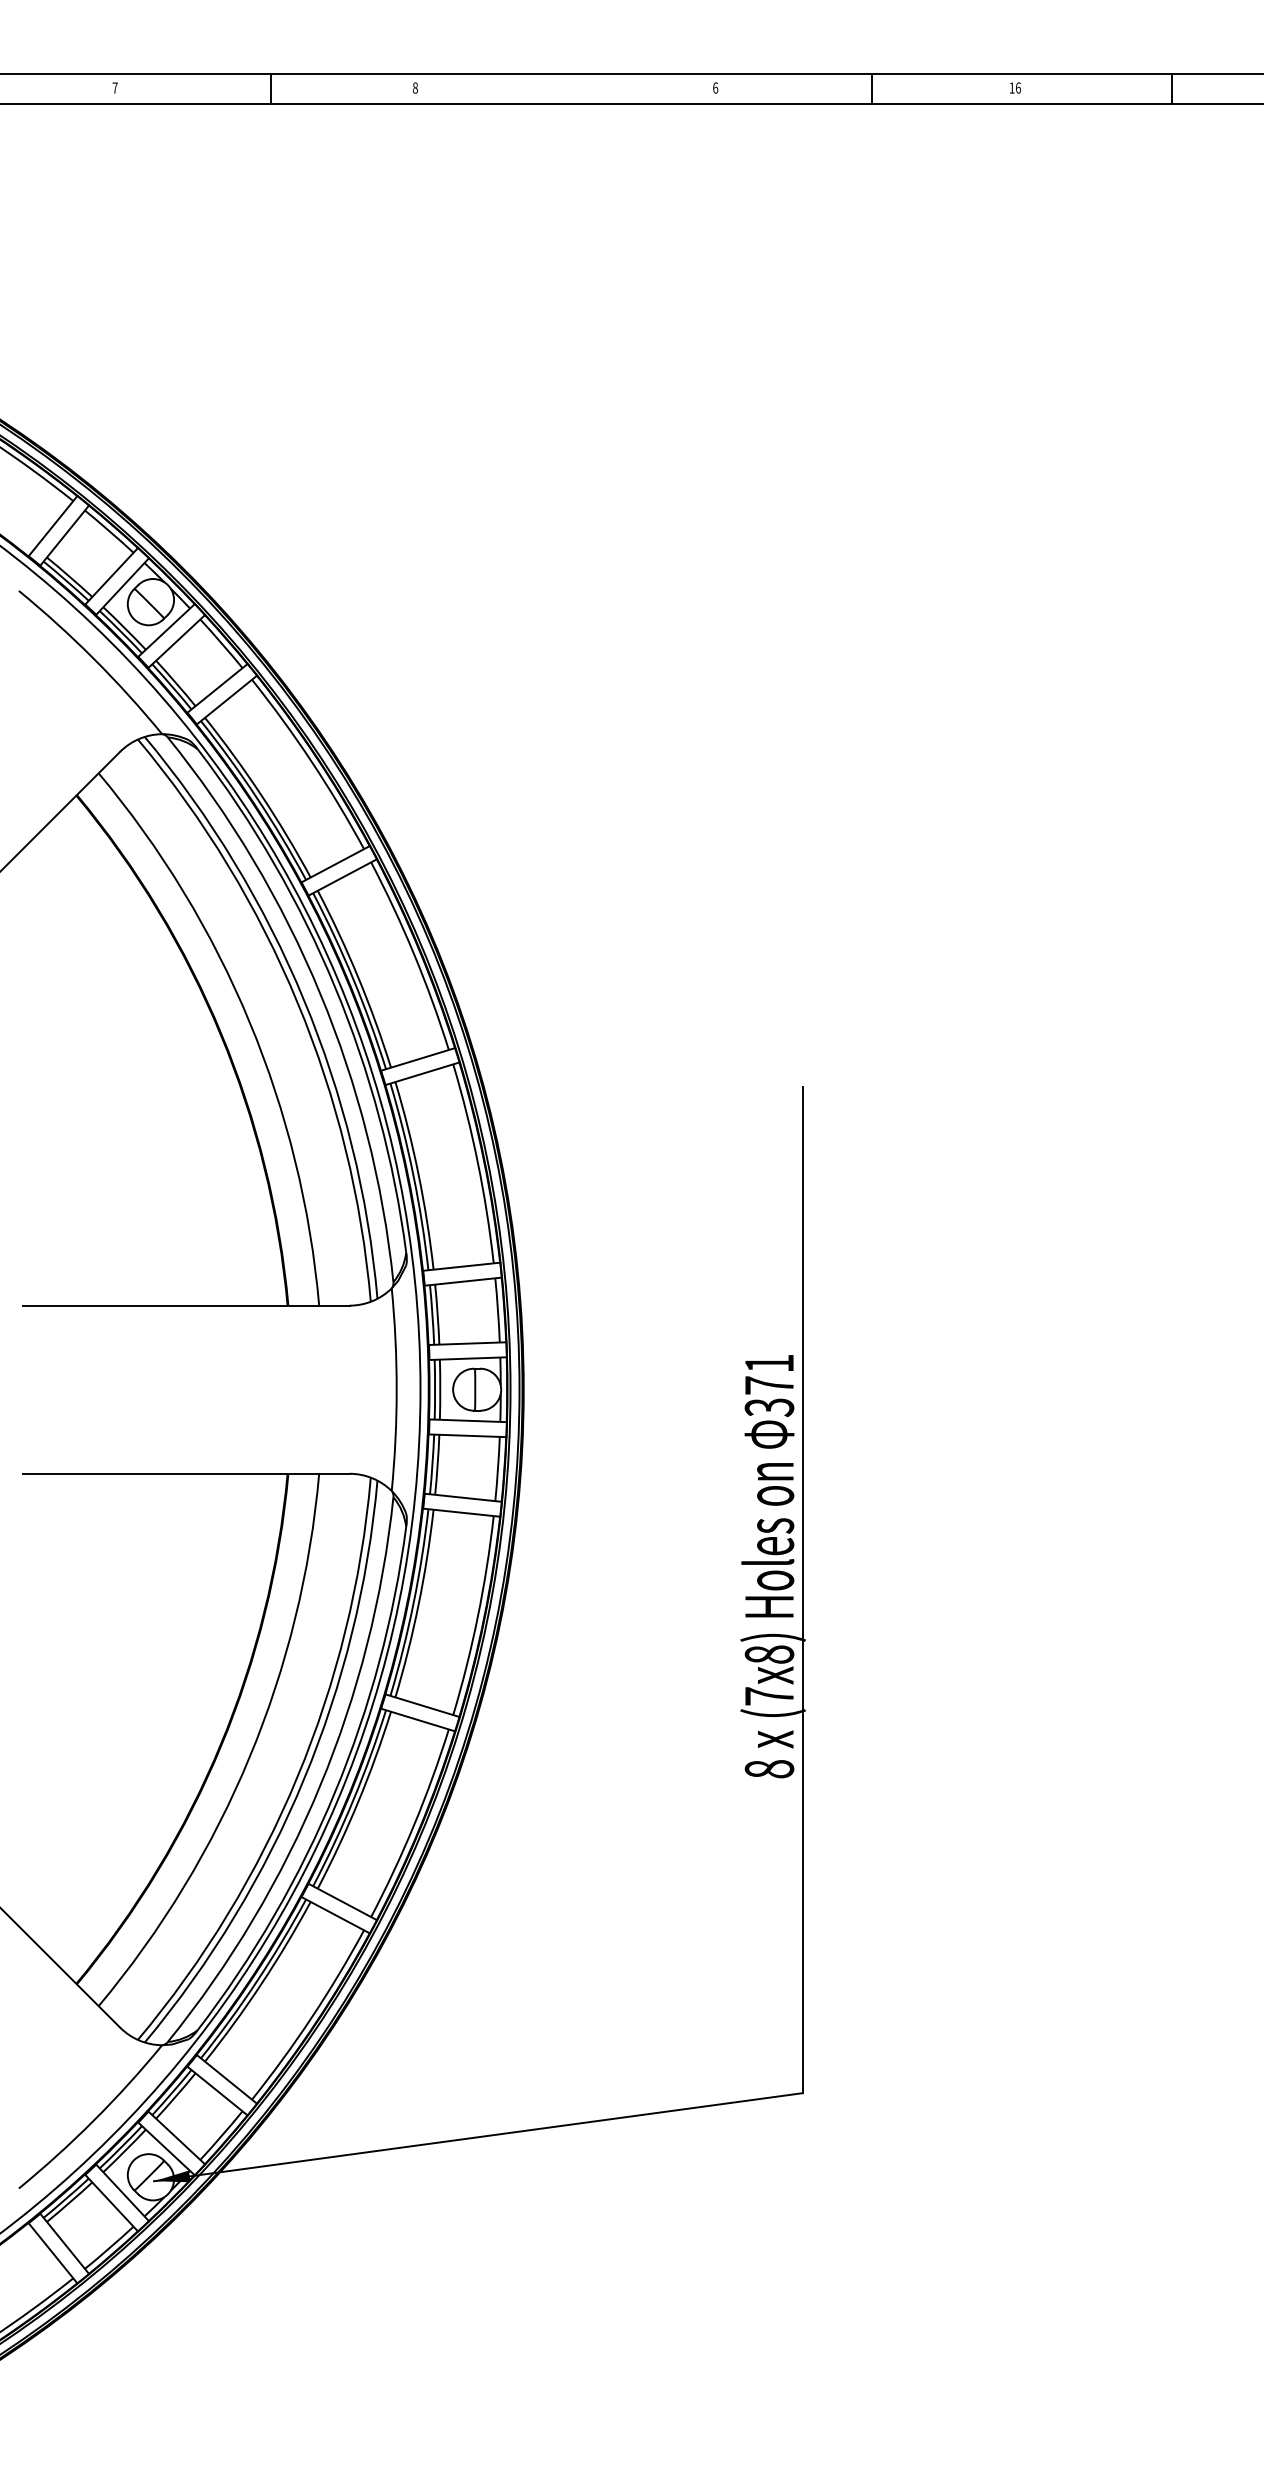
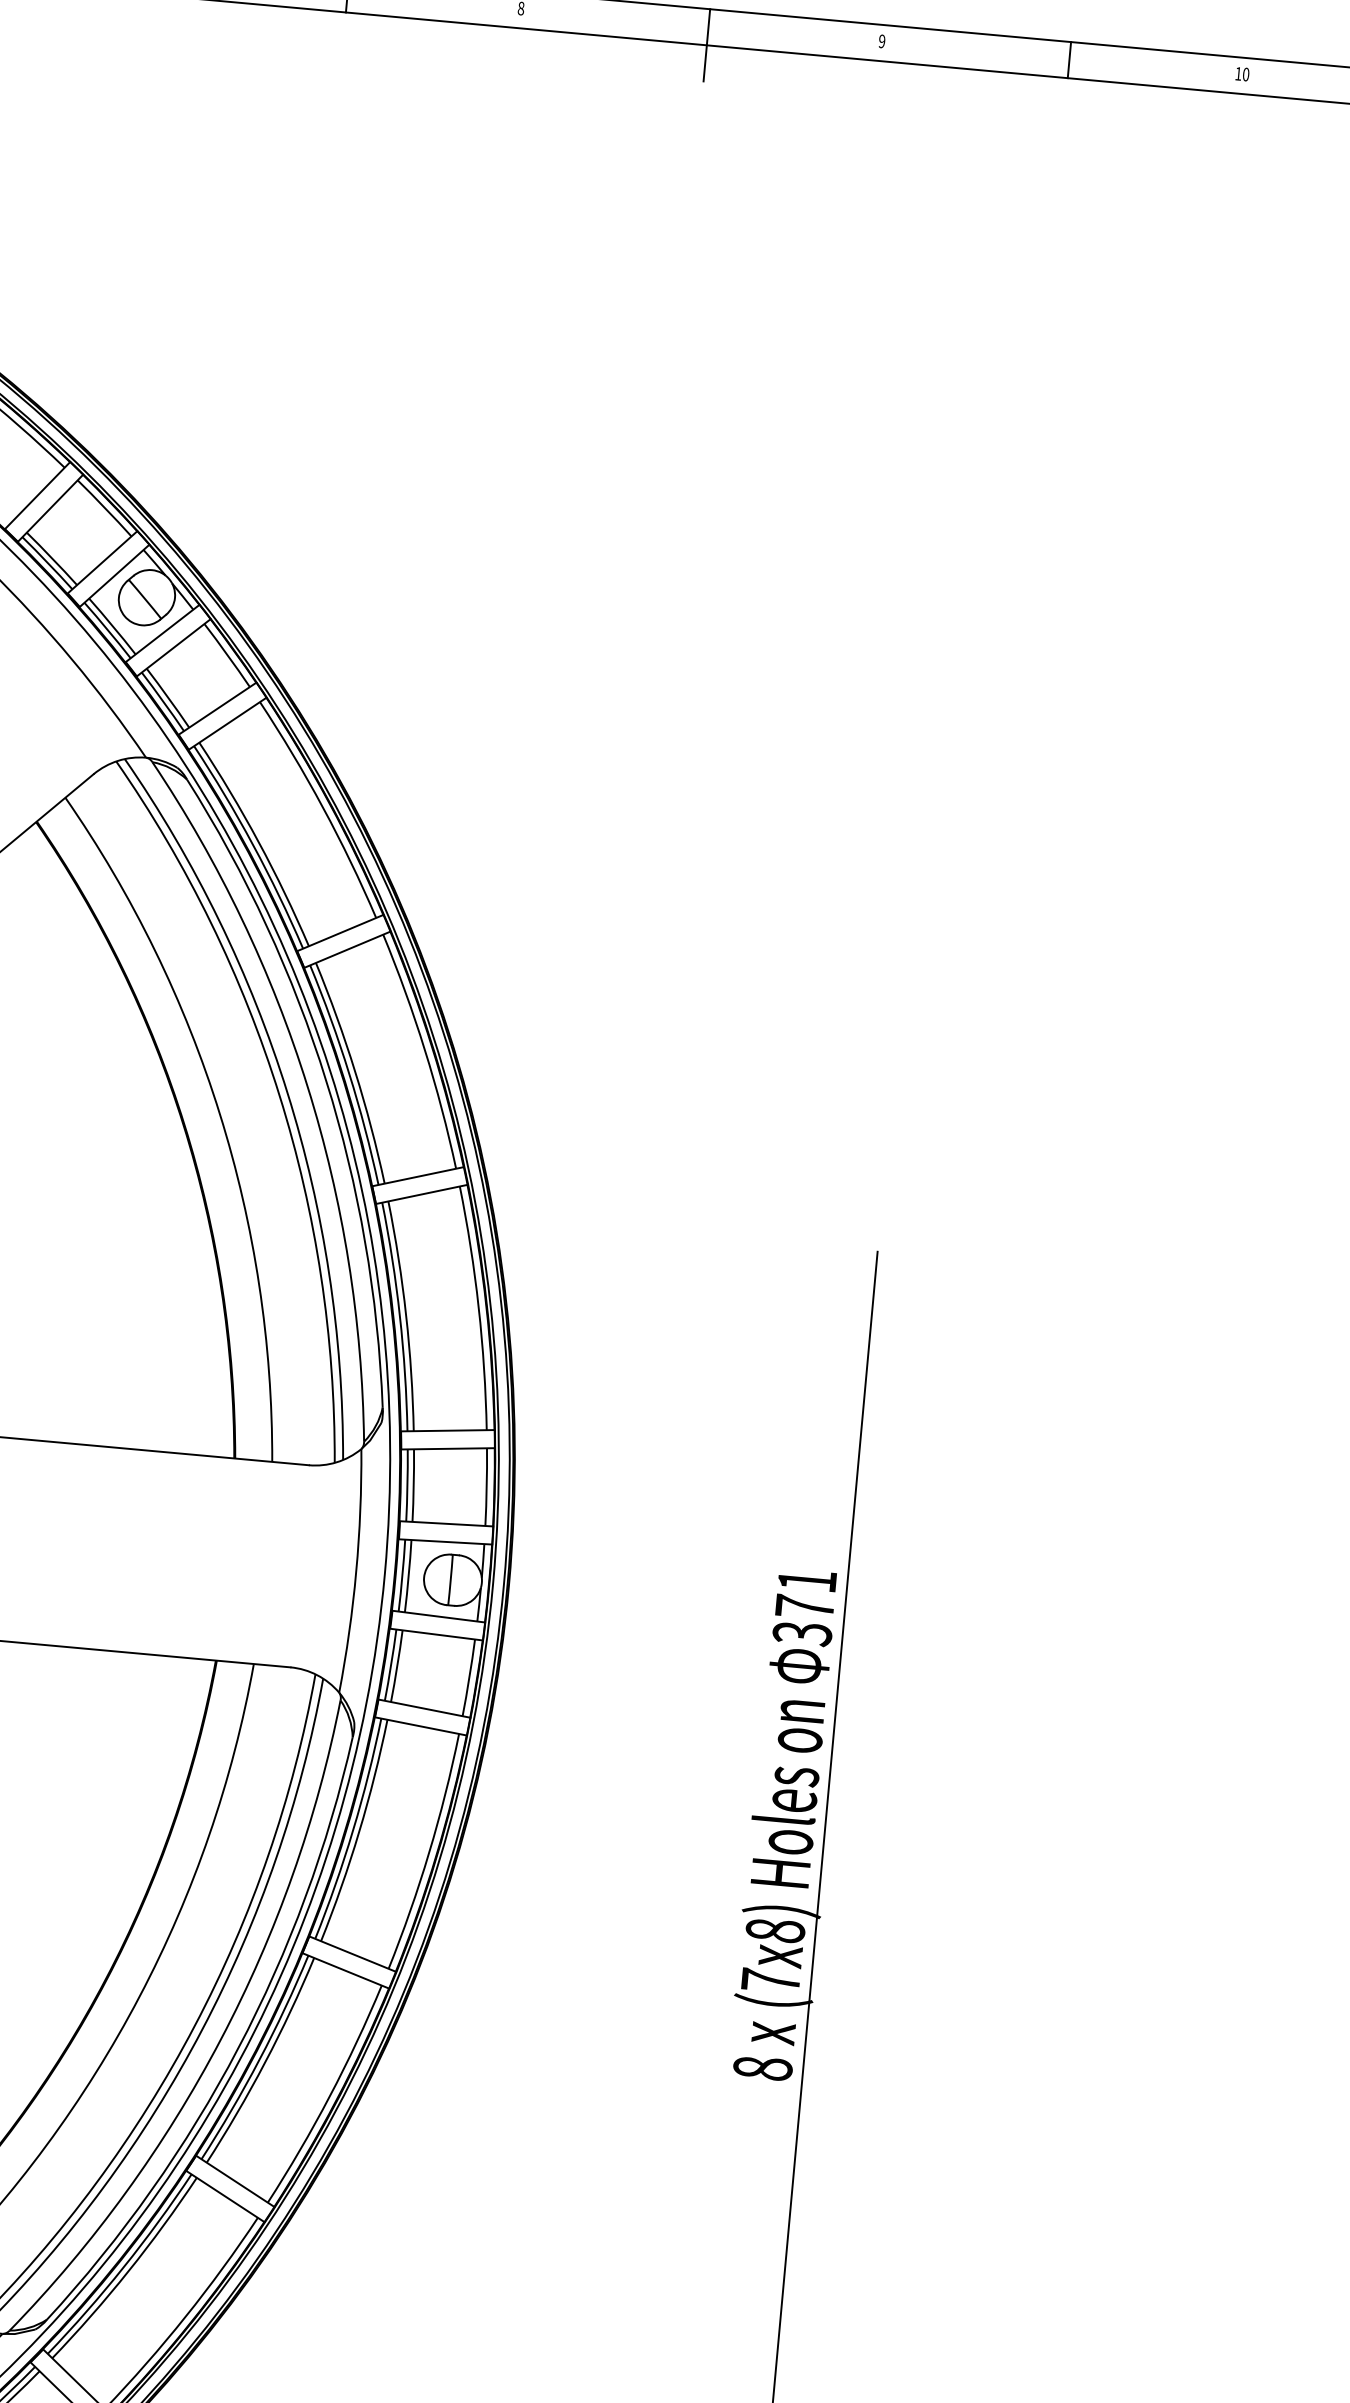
text: (715, 87) -> (882, 40), 6 -> 9
text: (1018, 87) -> (1246, 73), 16 -> 10
line: (571, 104) -> (707, 45), added

